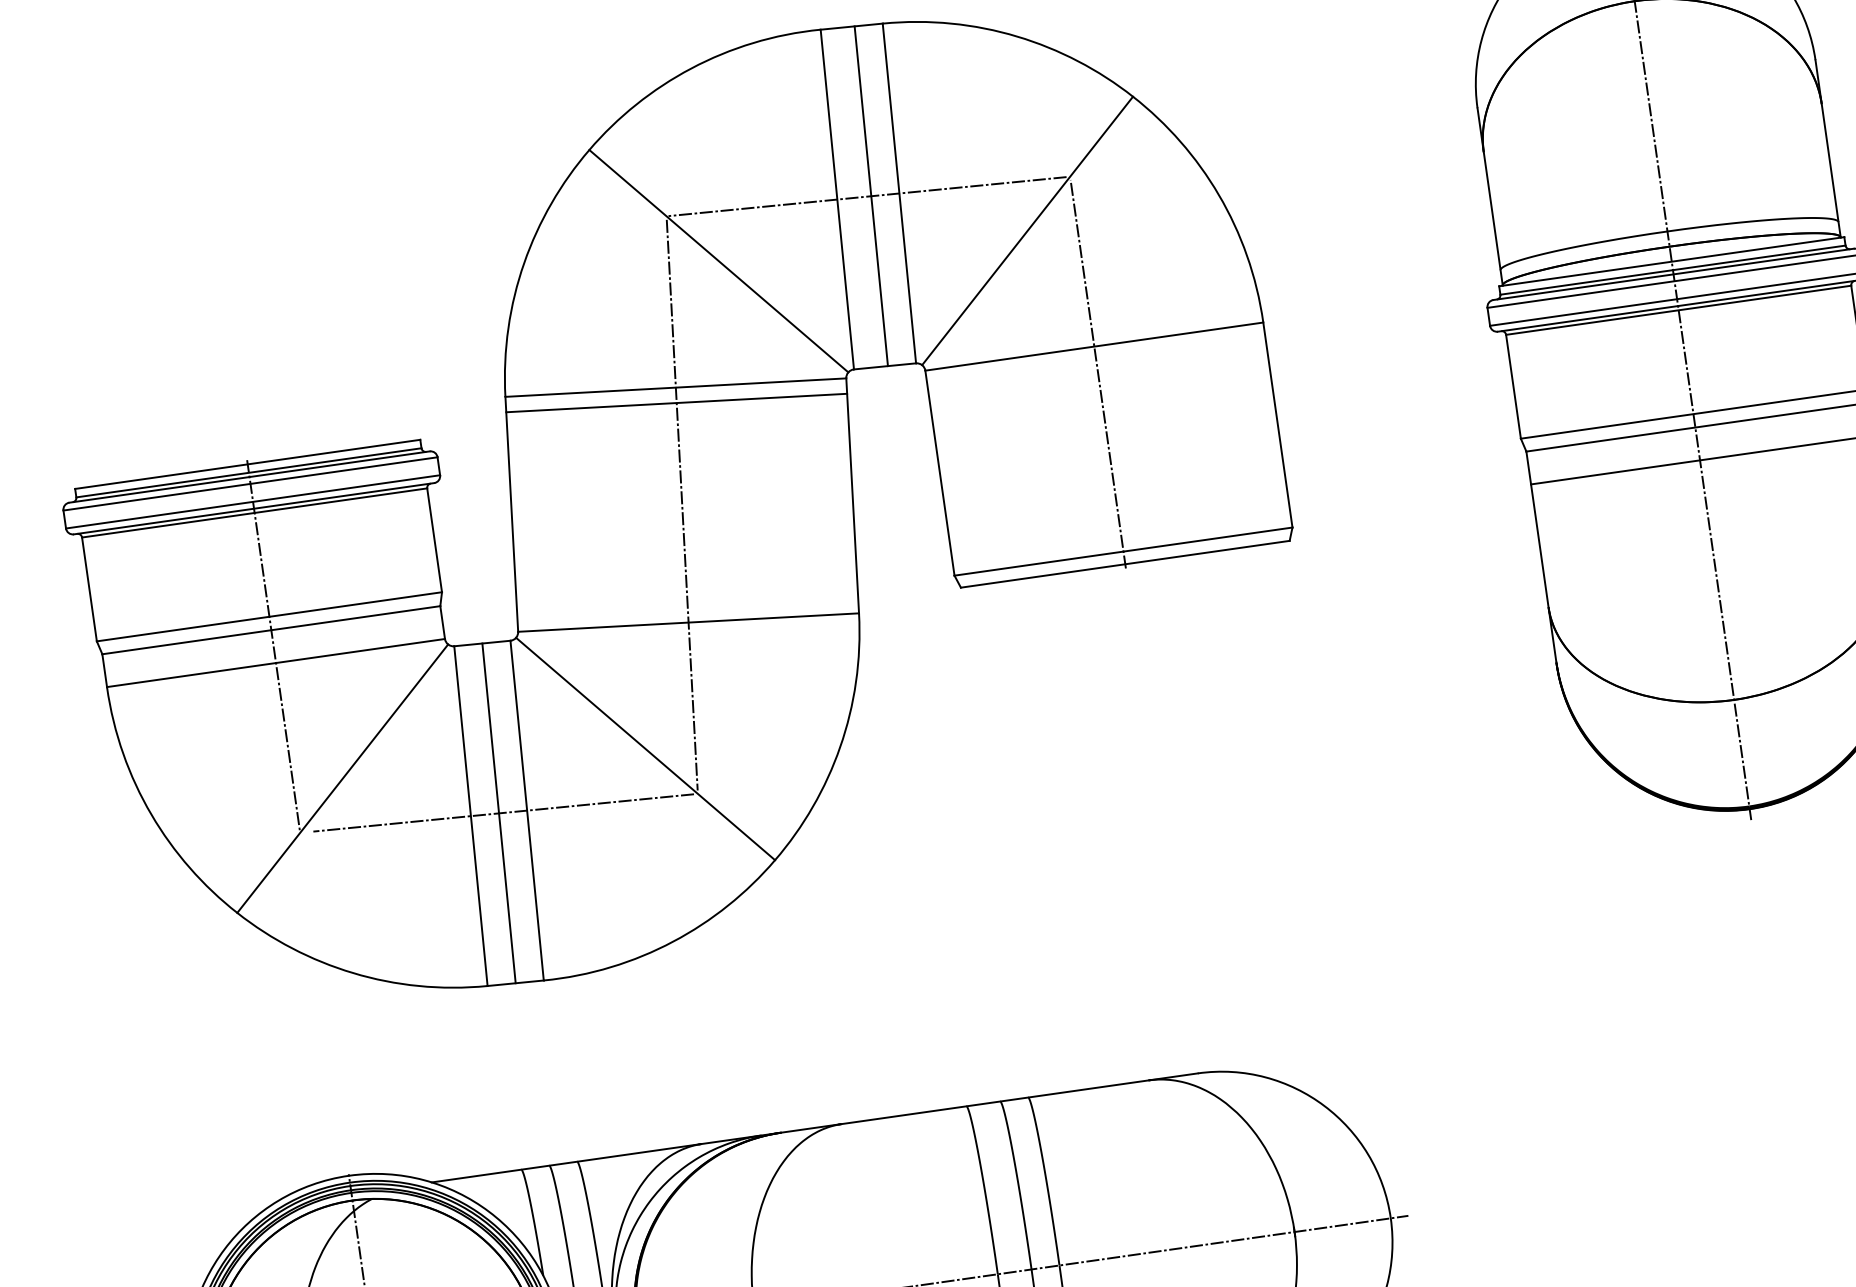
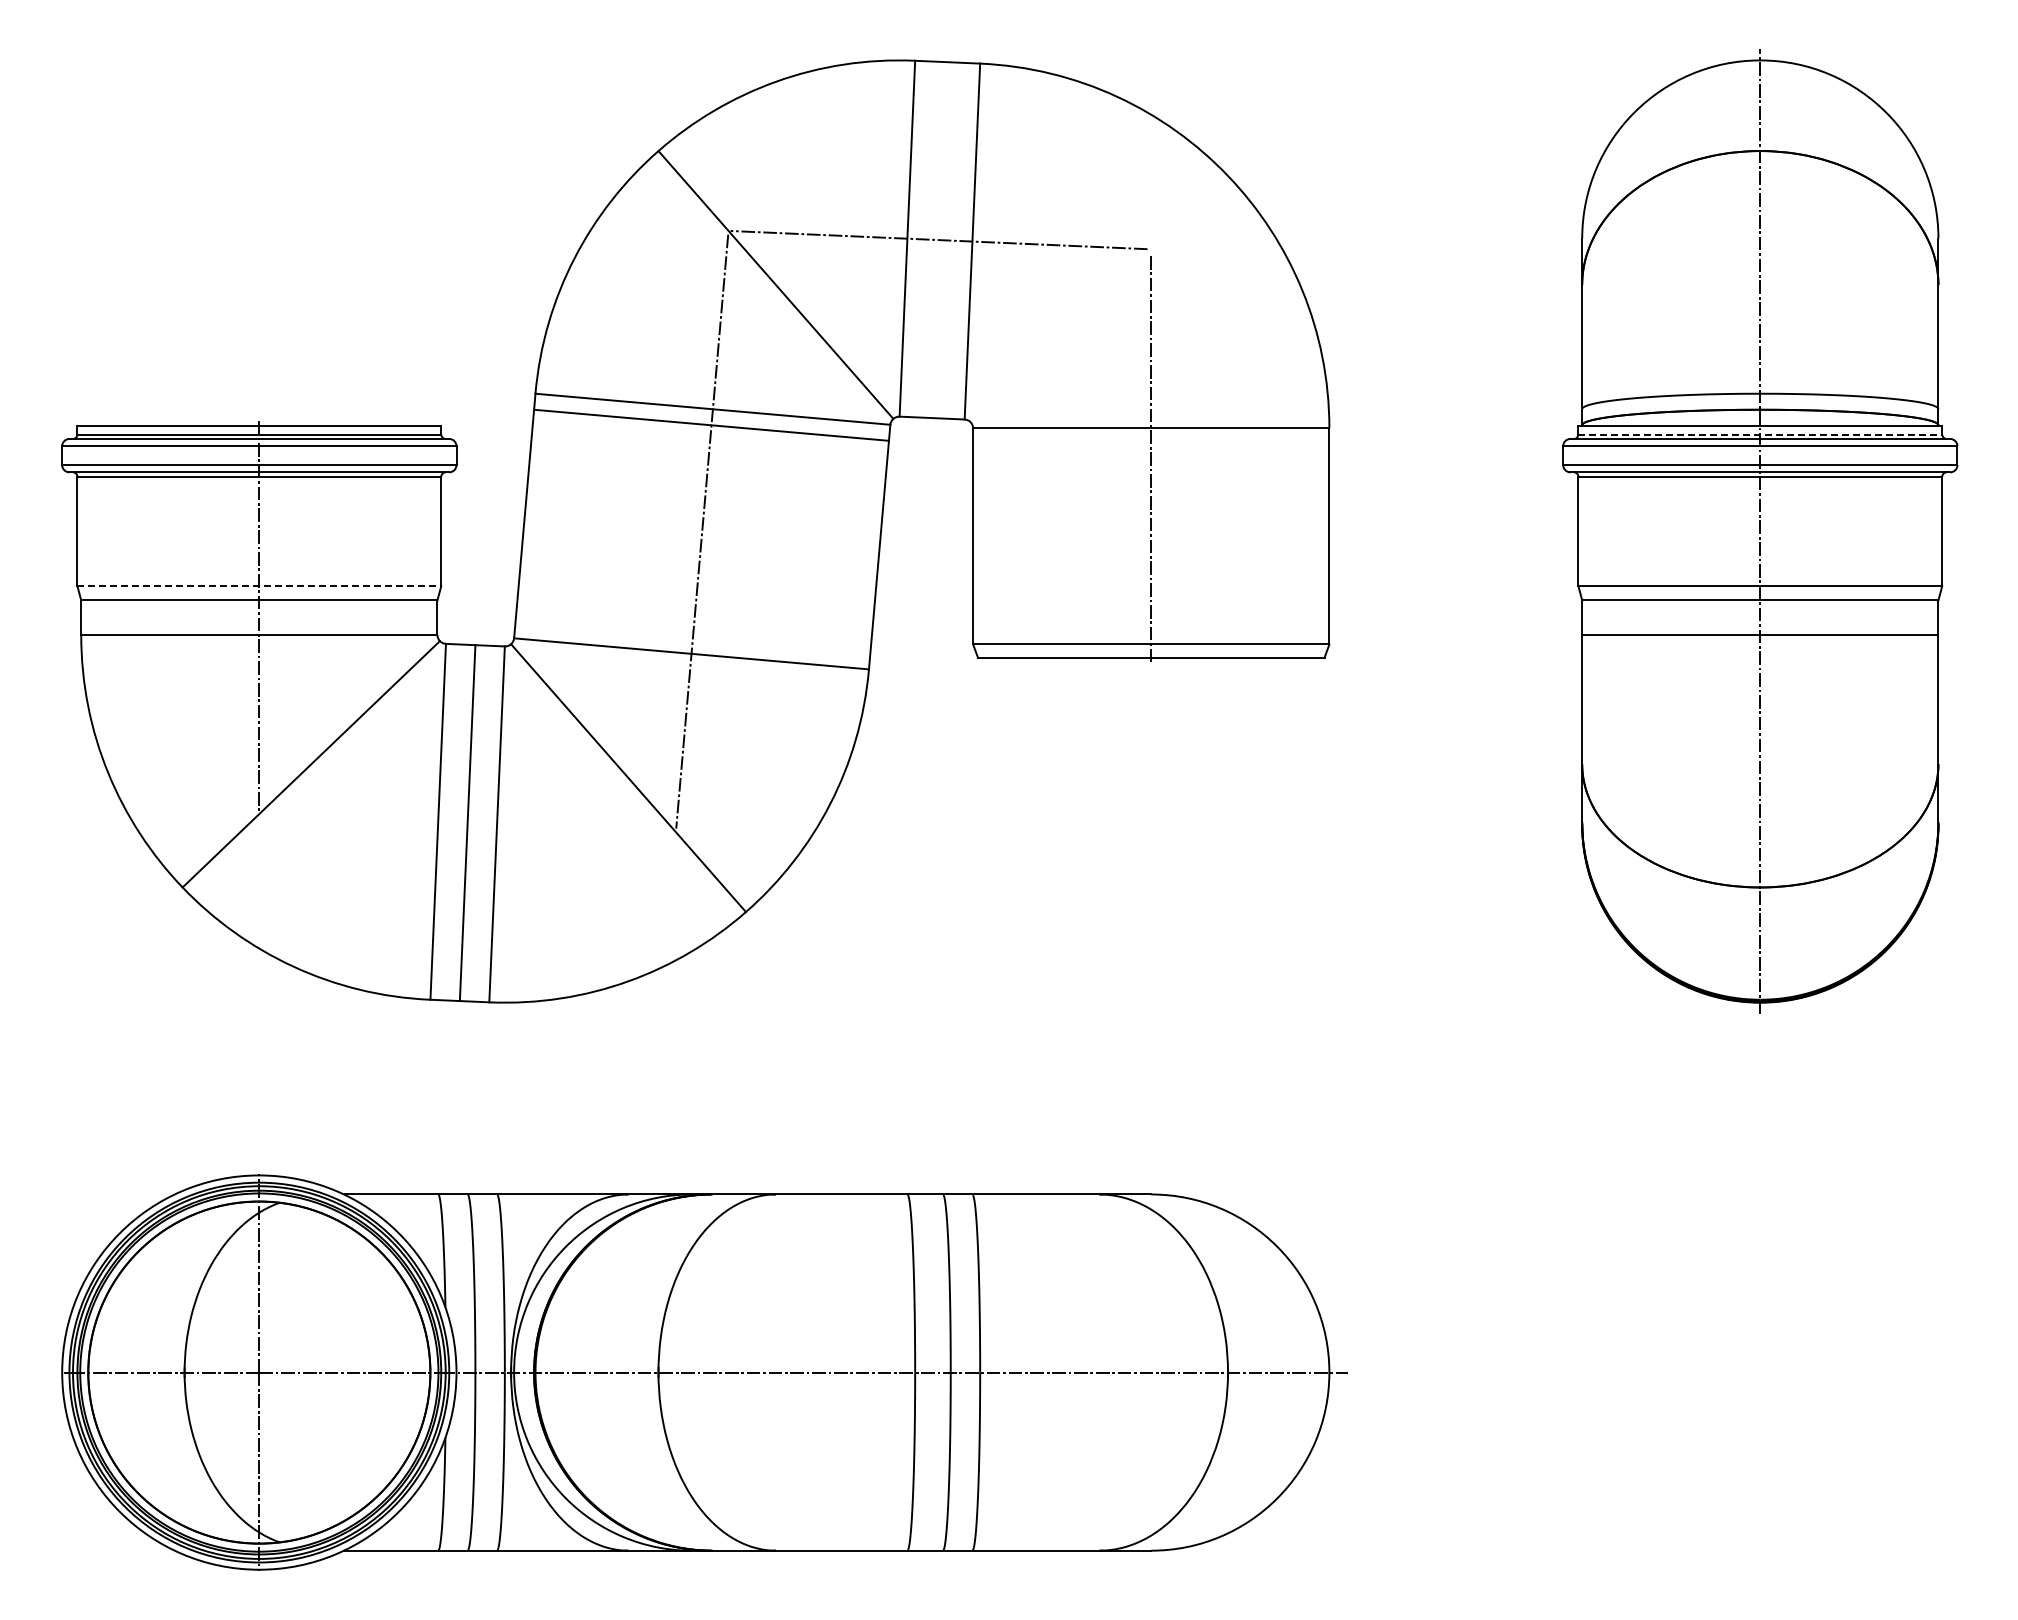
line: (870, 196) -> (942, 240), removed
line: (1027, 230) -> (1099, 298), removed
line: (1673, 270) -> (1760, 434), solid -> dashed
line: (269, 617) -> (259, 586), solid -> dashed
line: (503, 813) -> (472, 823), removed

